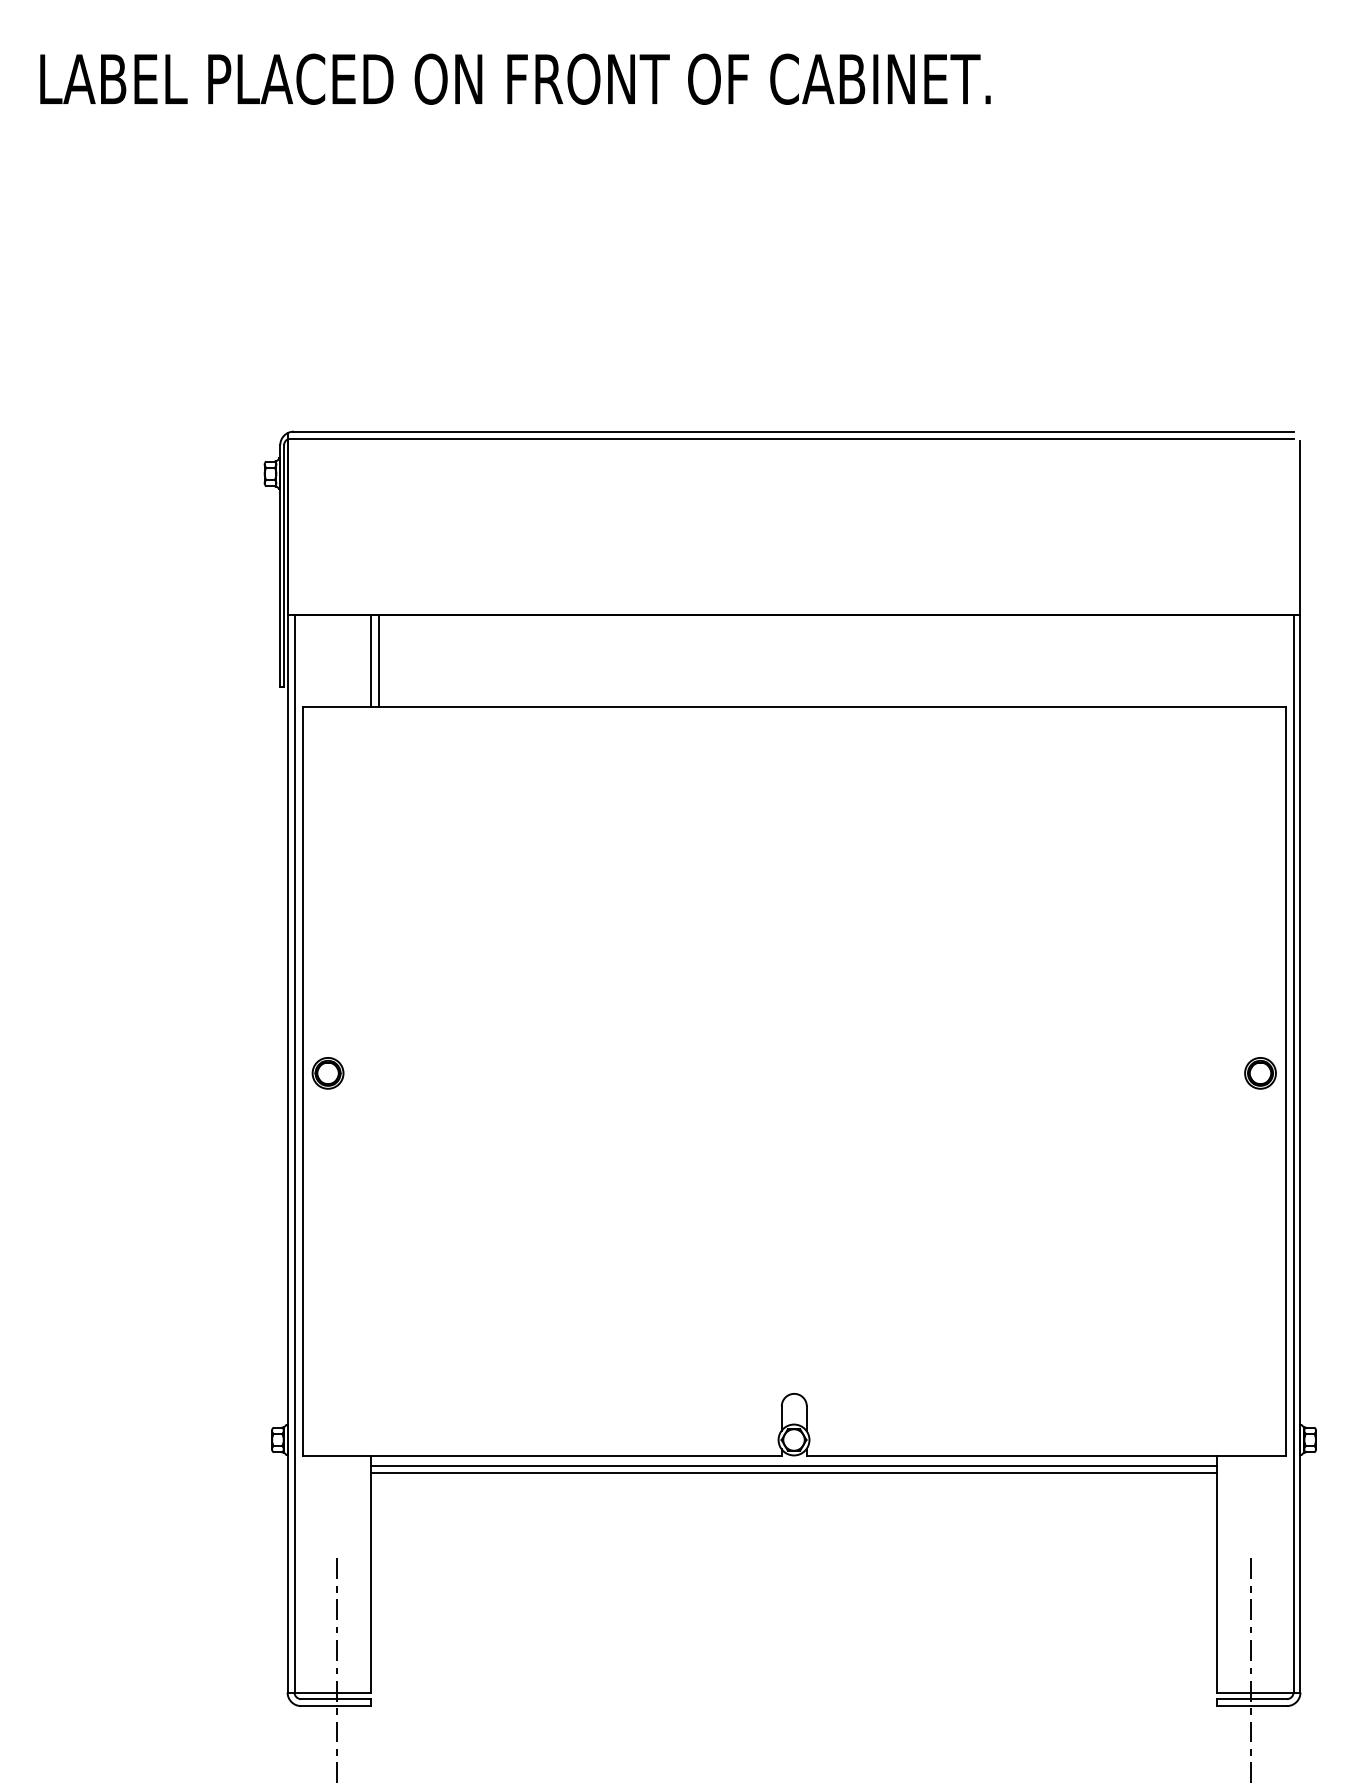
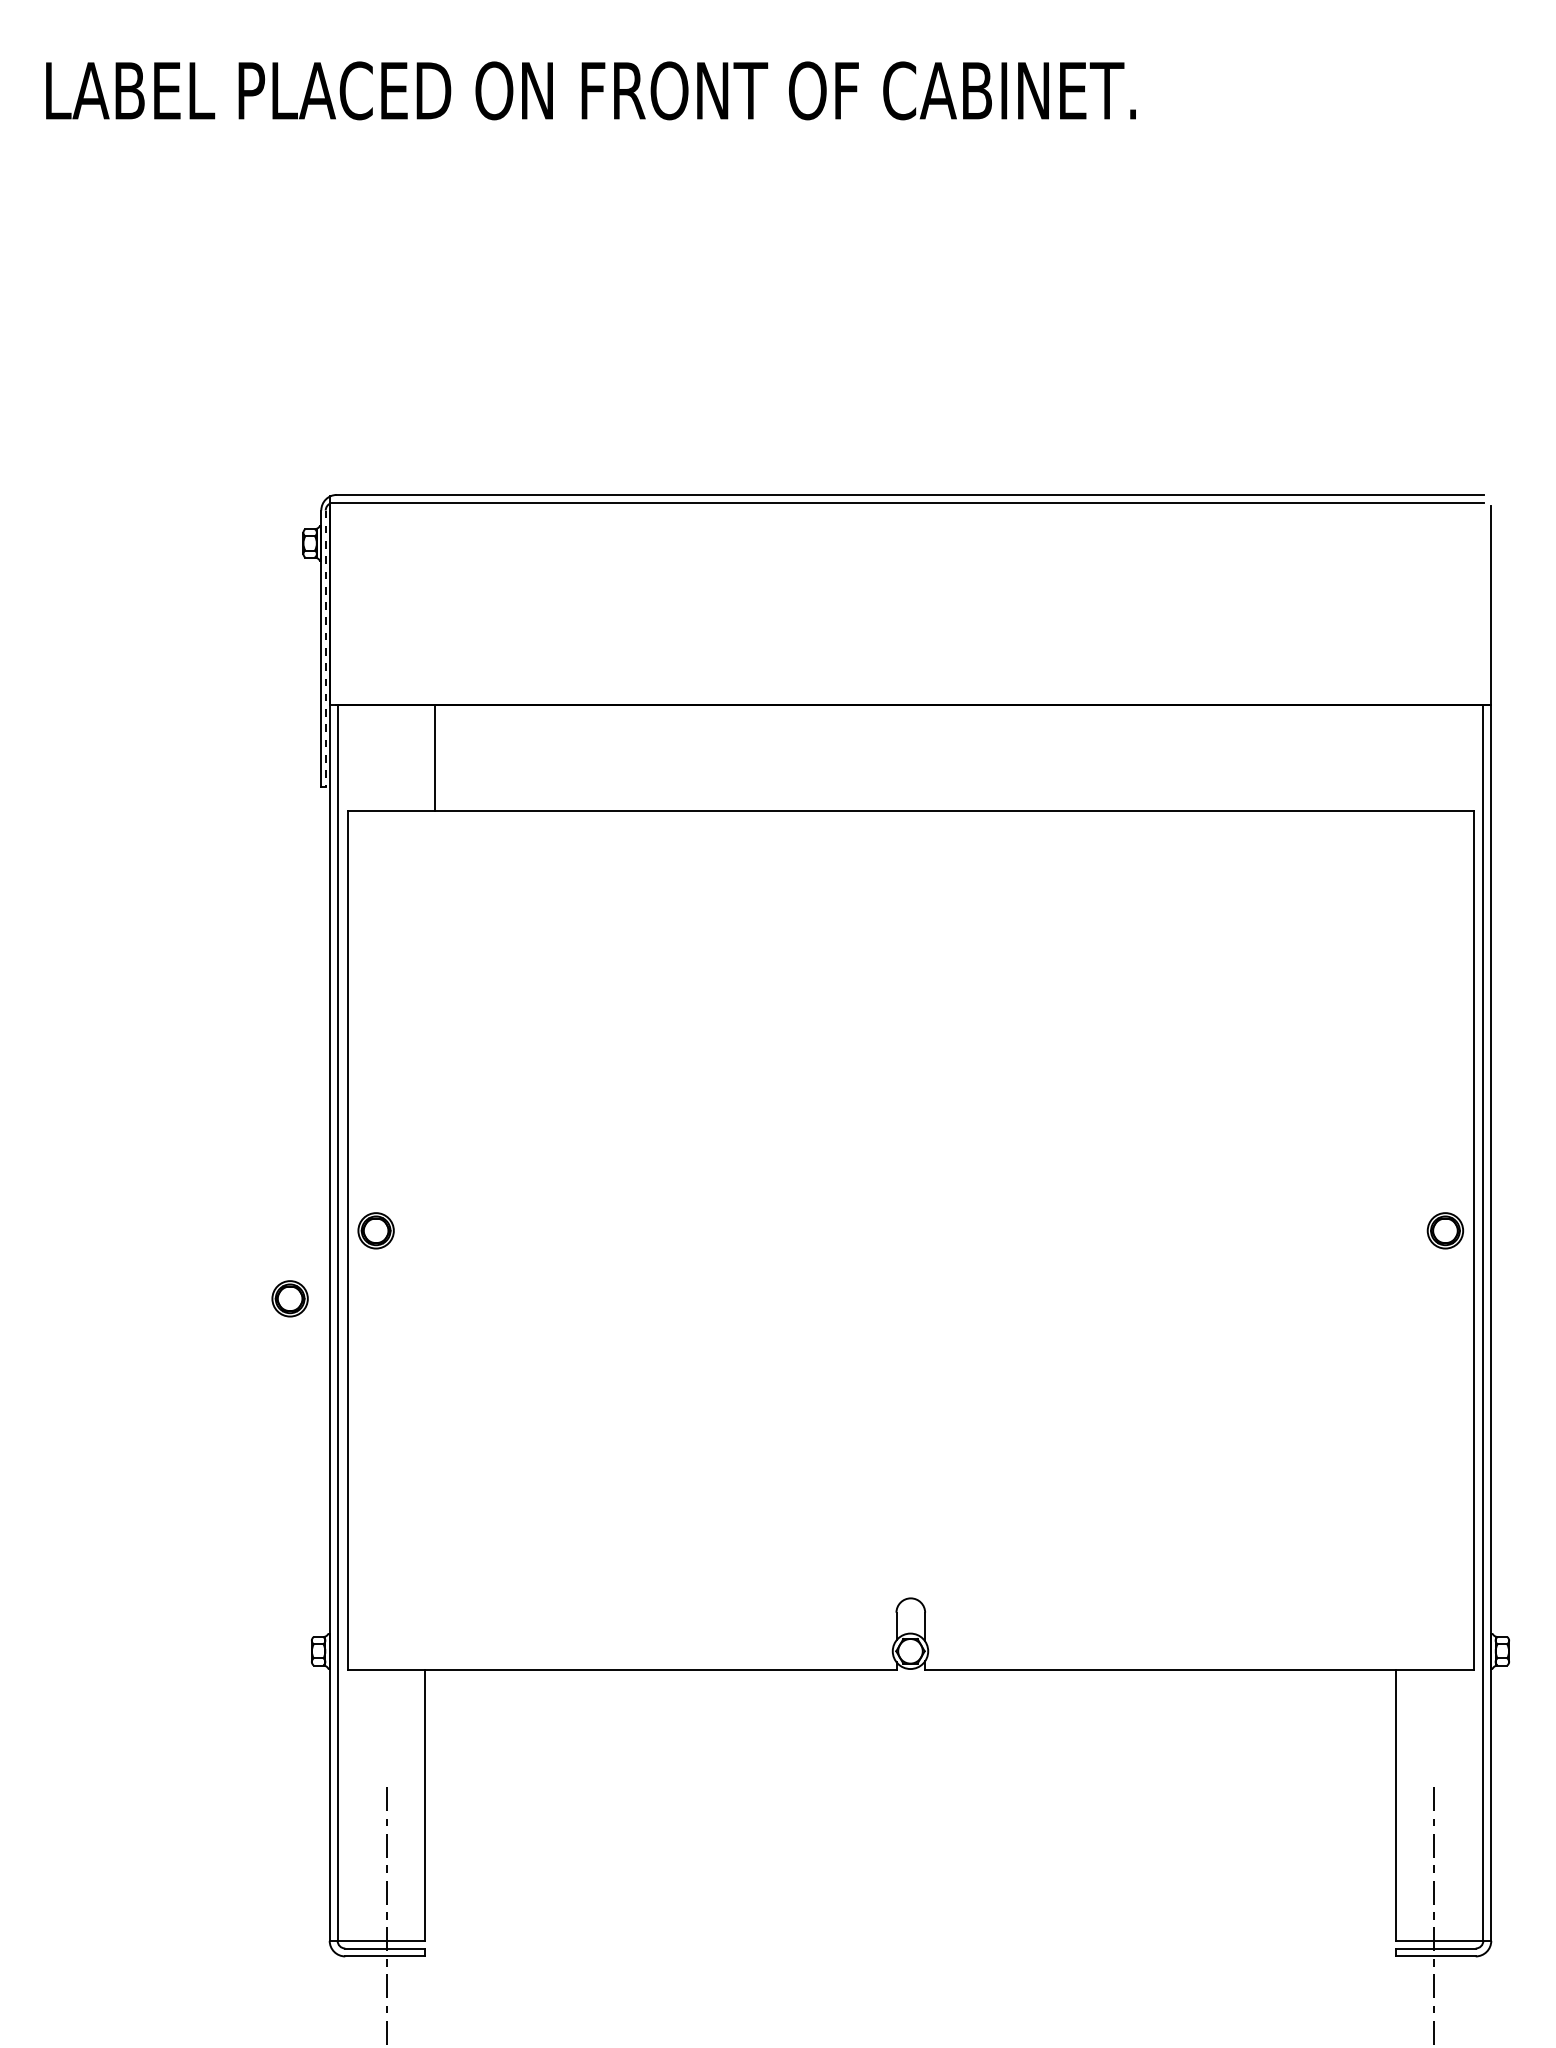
line: (283, 566) -> (325, 649), solid -> dashed
line: (371, 660) -> (425, 757), removed
part: (252, 1132) -> (289, 1298), added
line: (794, 1466) -> (910, 1681), removed
line: (794, 1473) -> (910, 1689), removed

